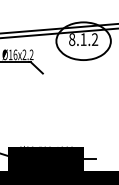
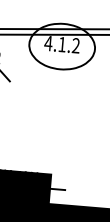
text: (71, 39) -> (47, 43), 8.1.2 -> 4.1.2

